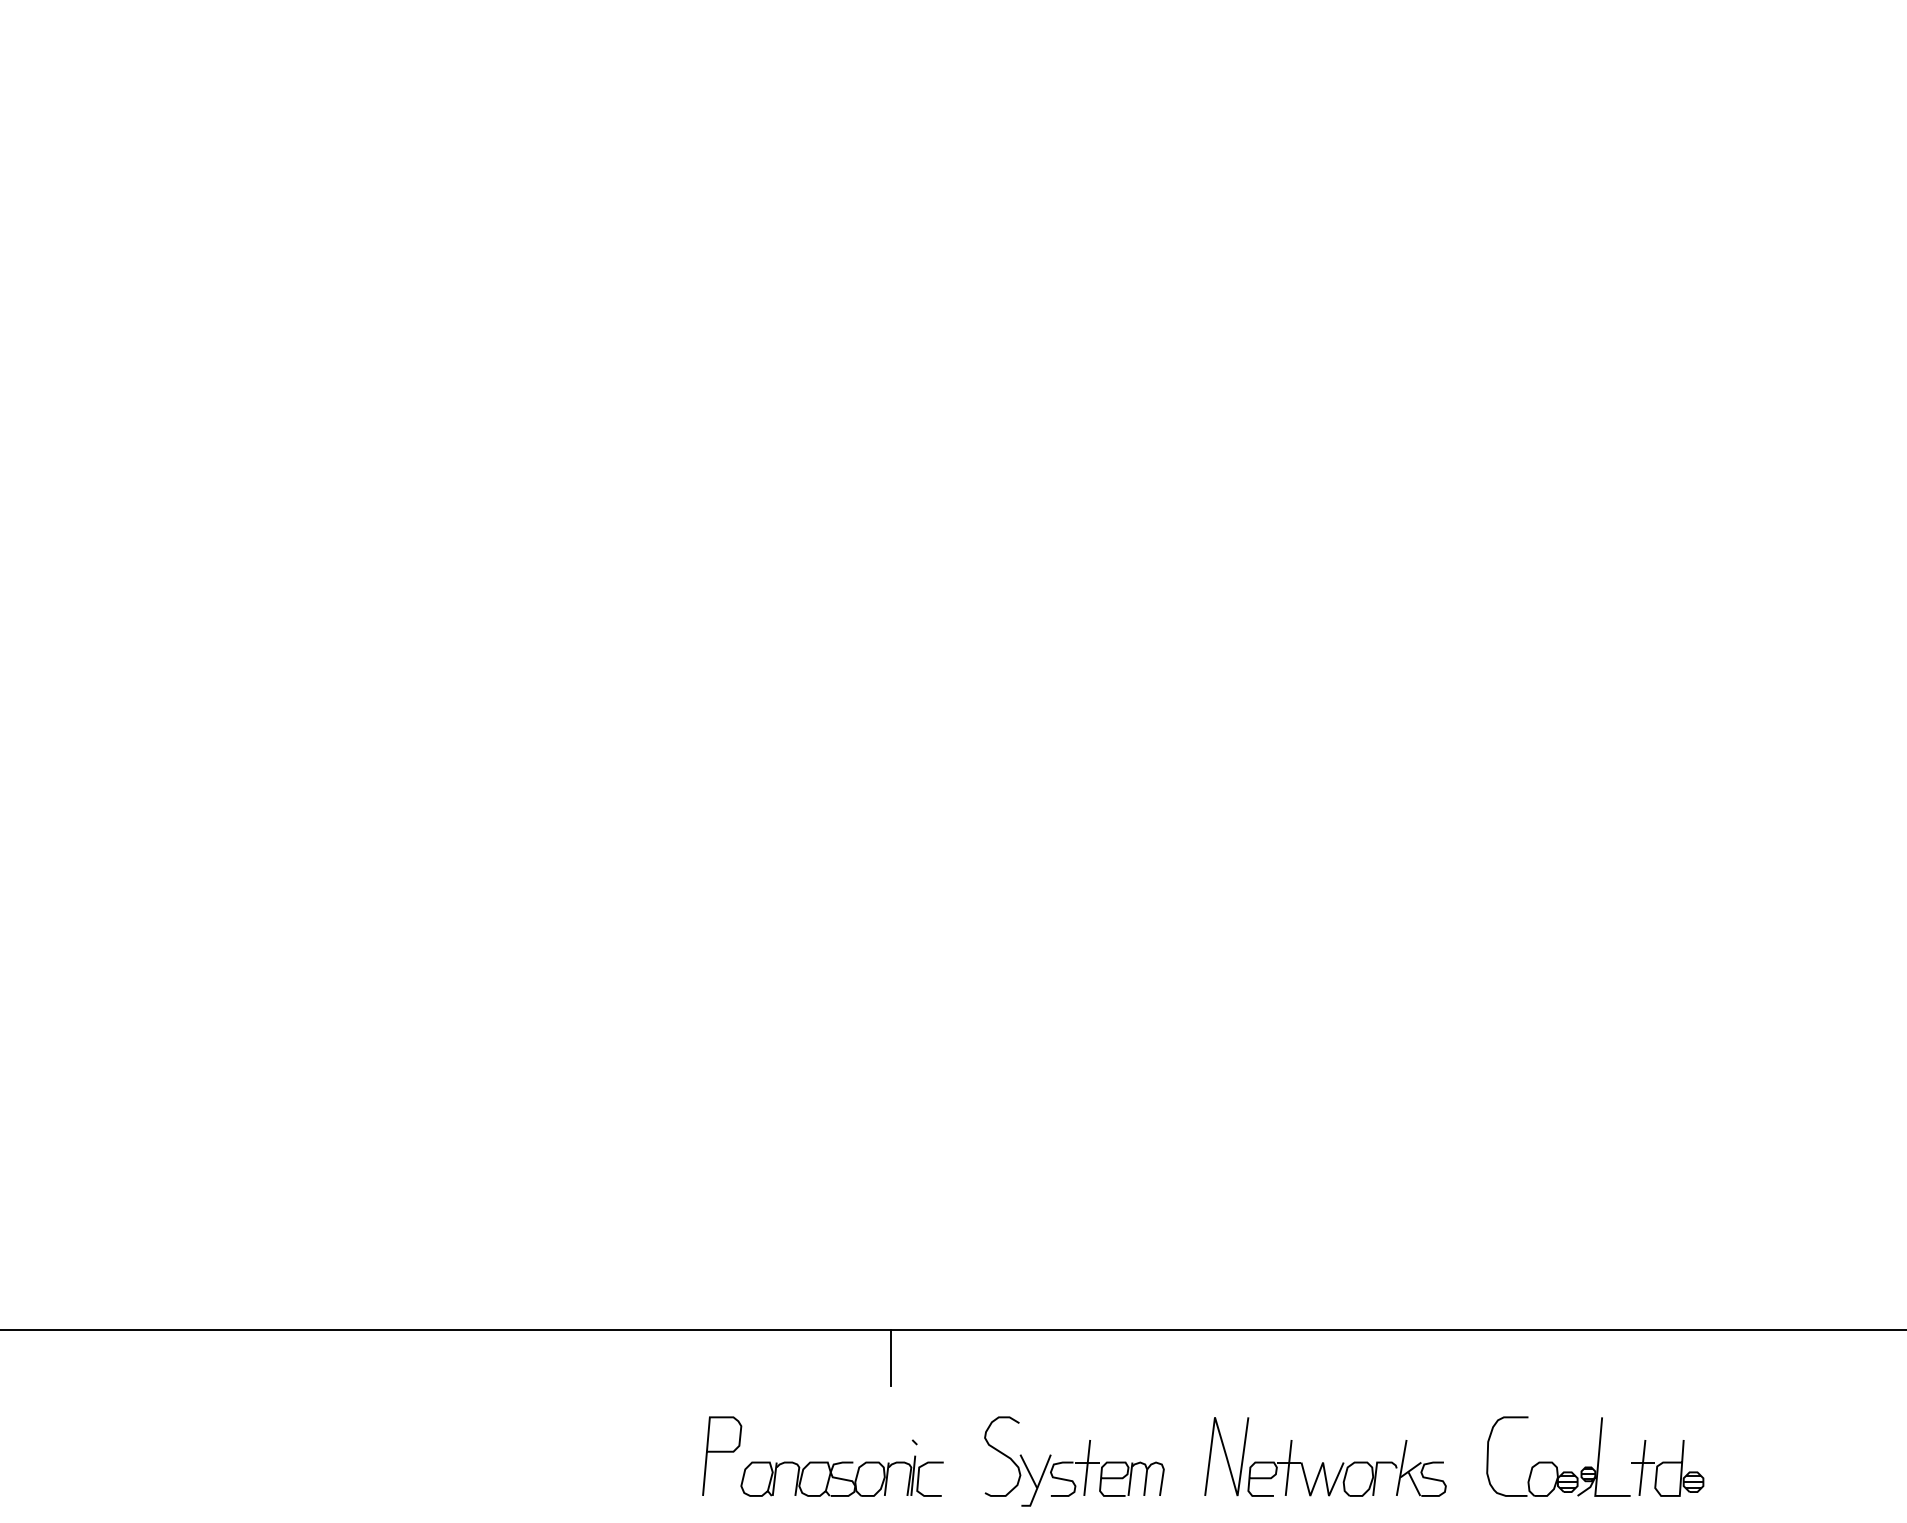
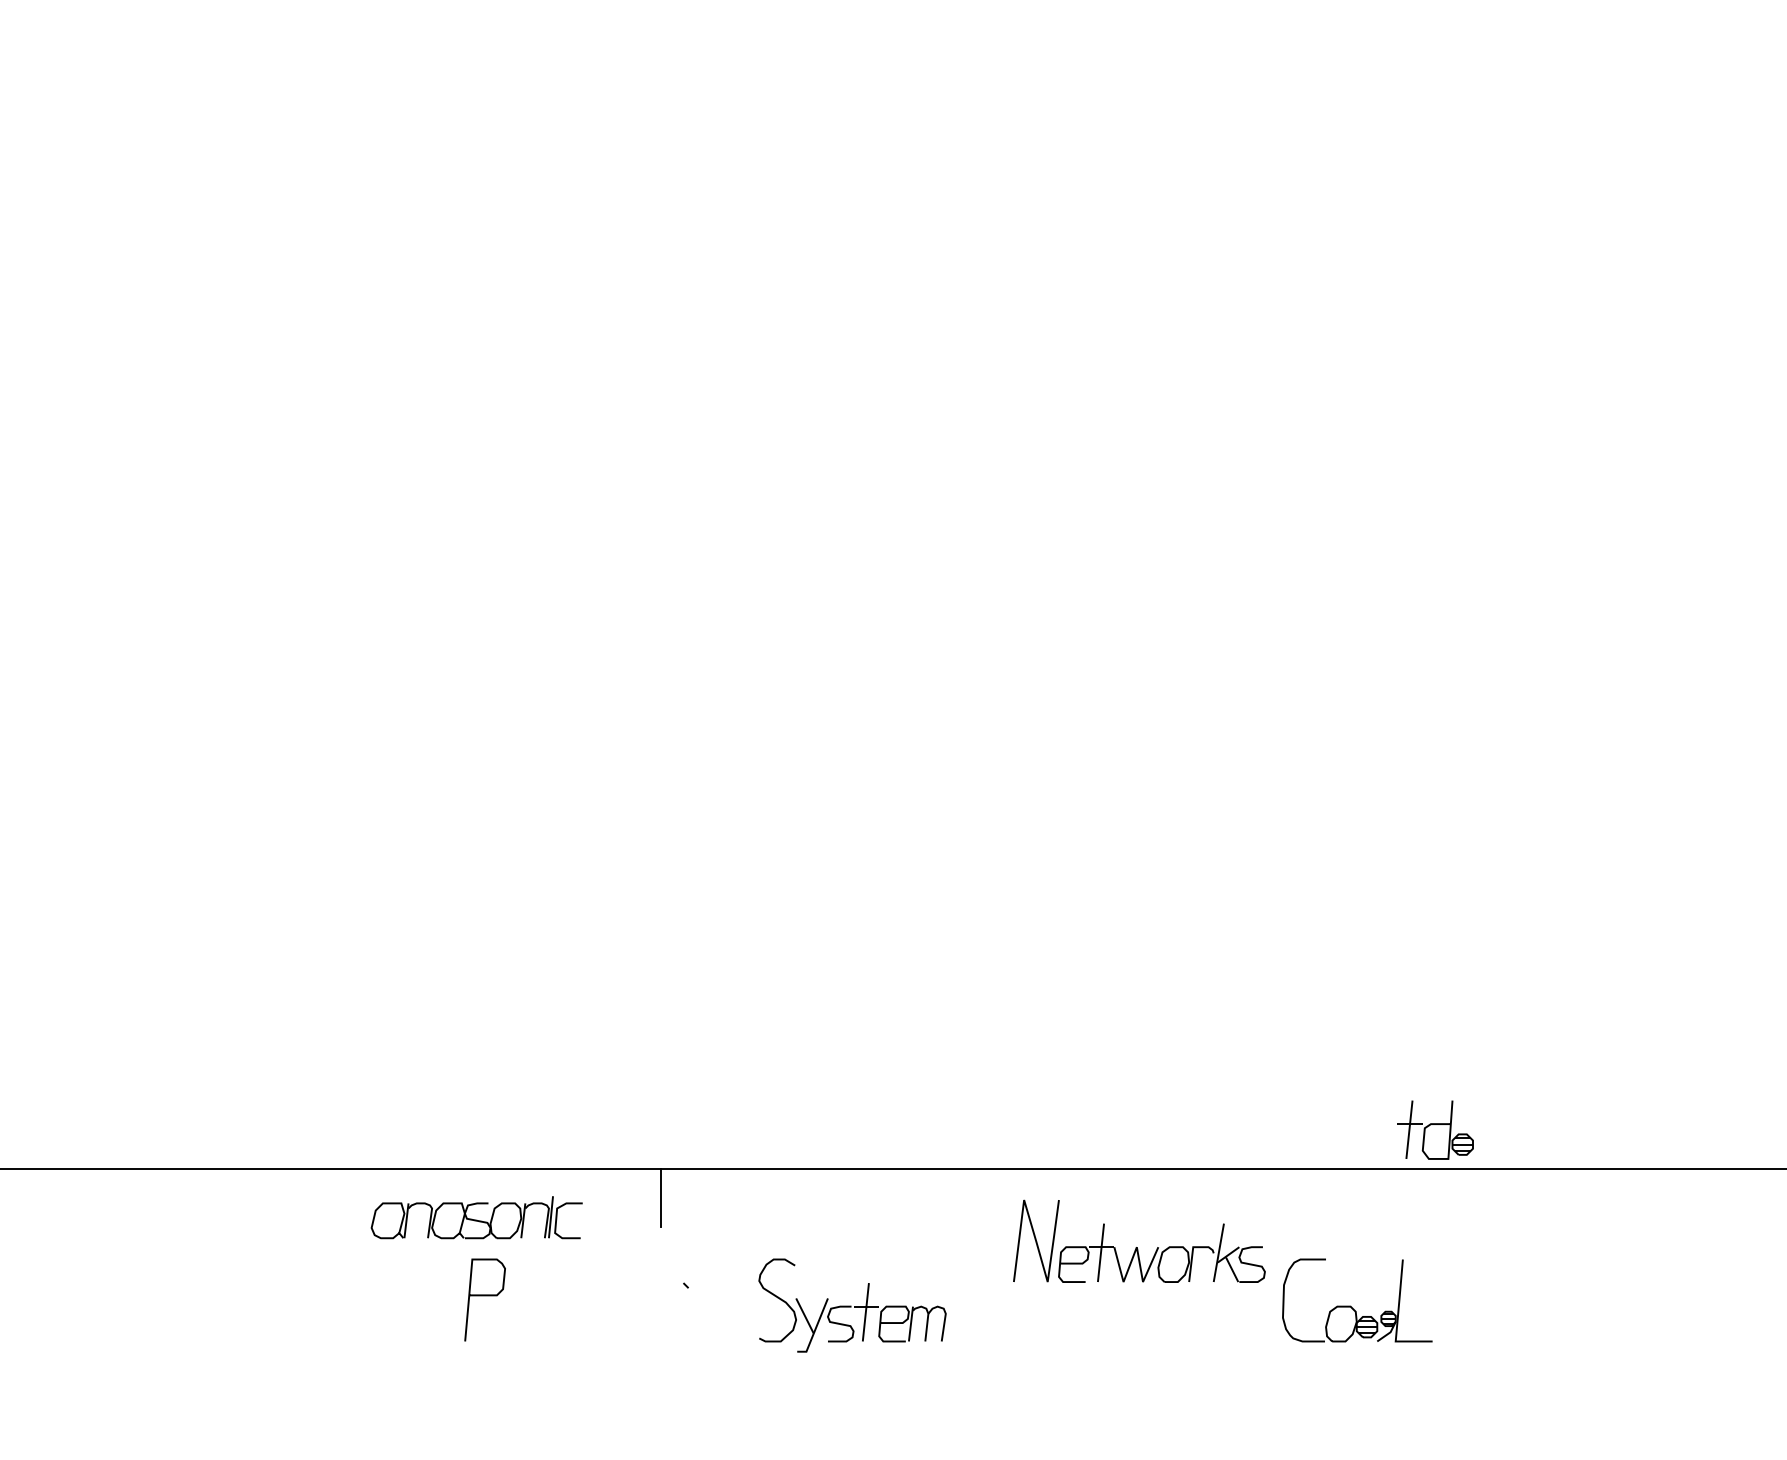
part: (1323, 1462) -> (1137, 1247), moved
part: (1667, 1468) -> (1435, 1130), moved
part: (841, 1475) -> (476, 1216), moved

